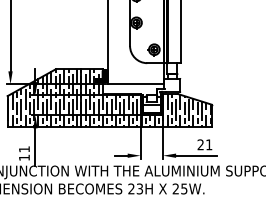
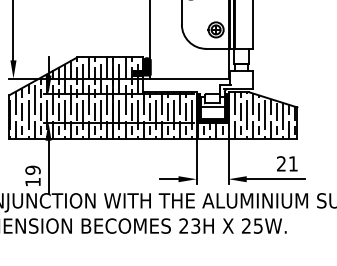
text: (23, 149) -> (31, 170), 11 -> 19

